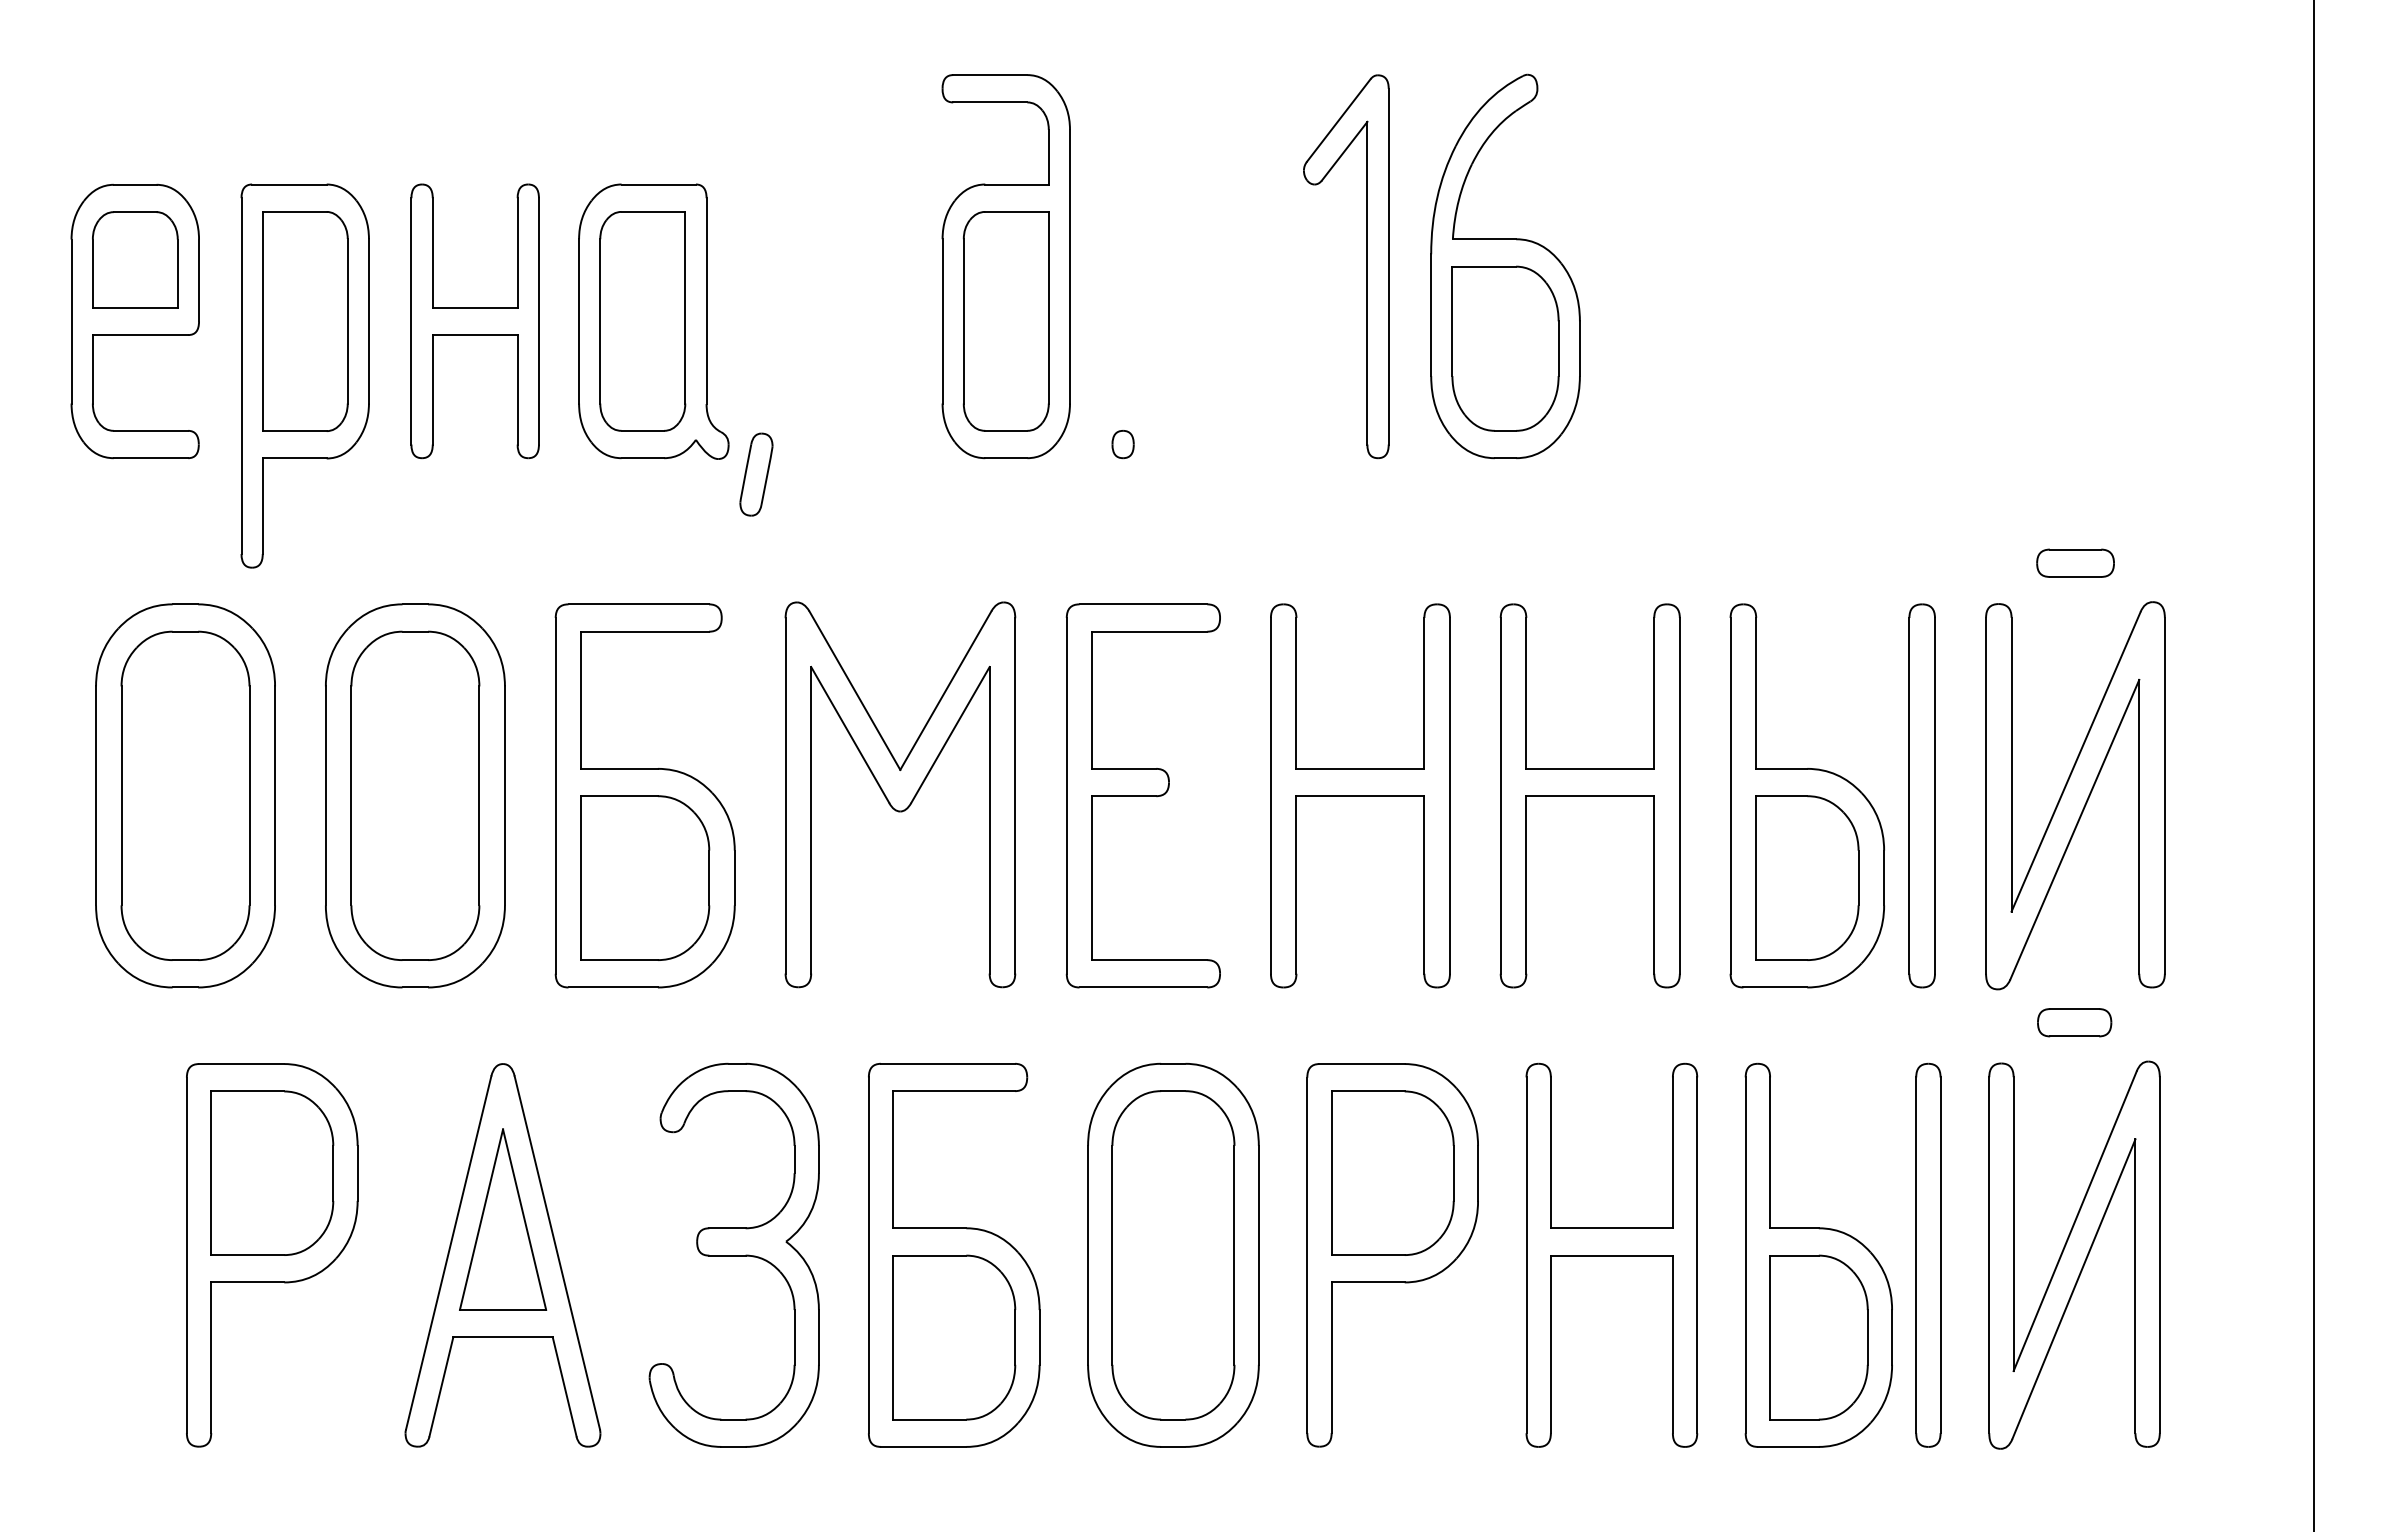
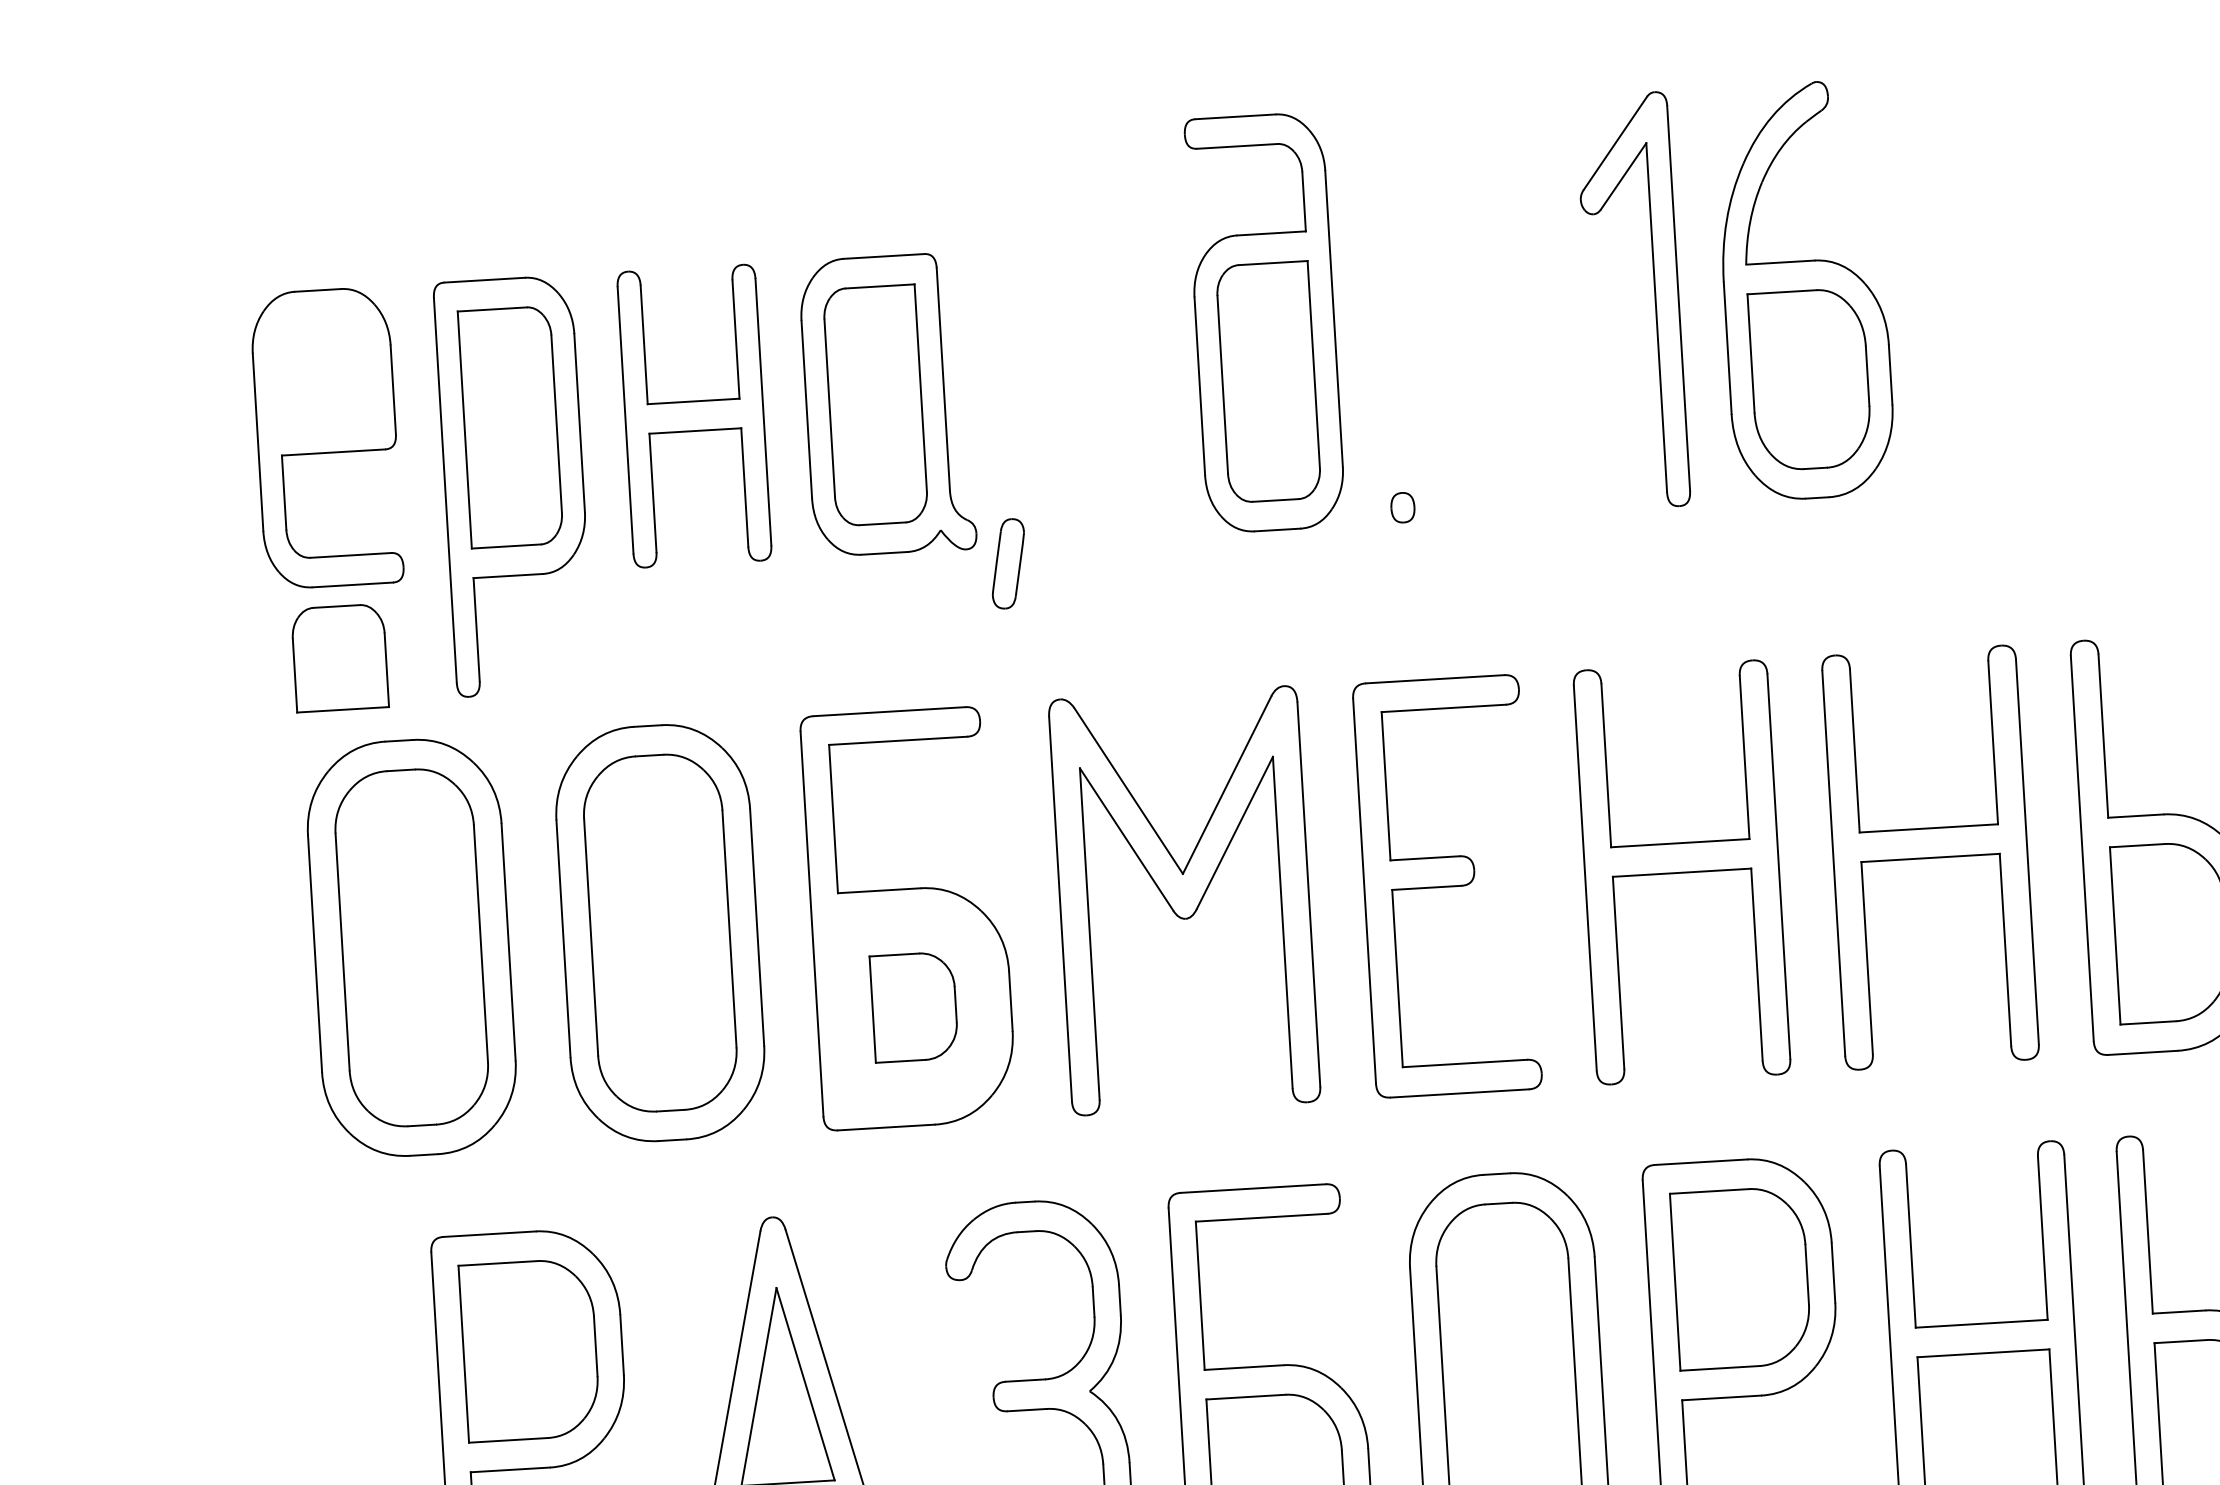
part: (135, 259) -> (340, 657), moved
part: (645, 877) -> (914, 1006), size x0.6

